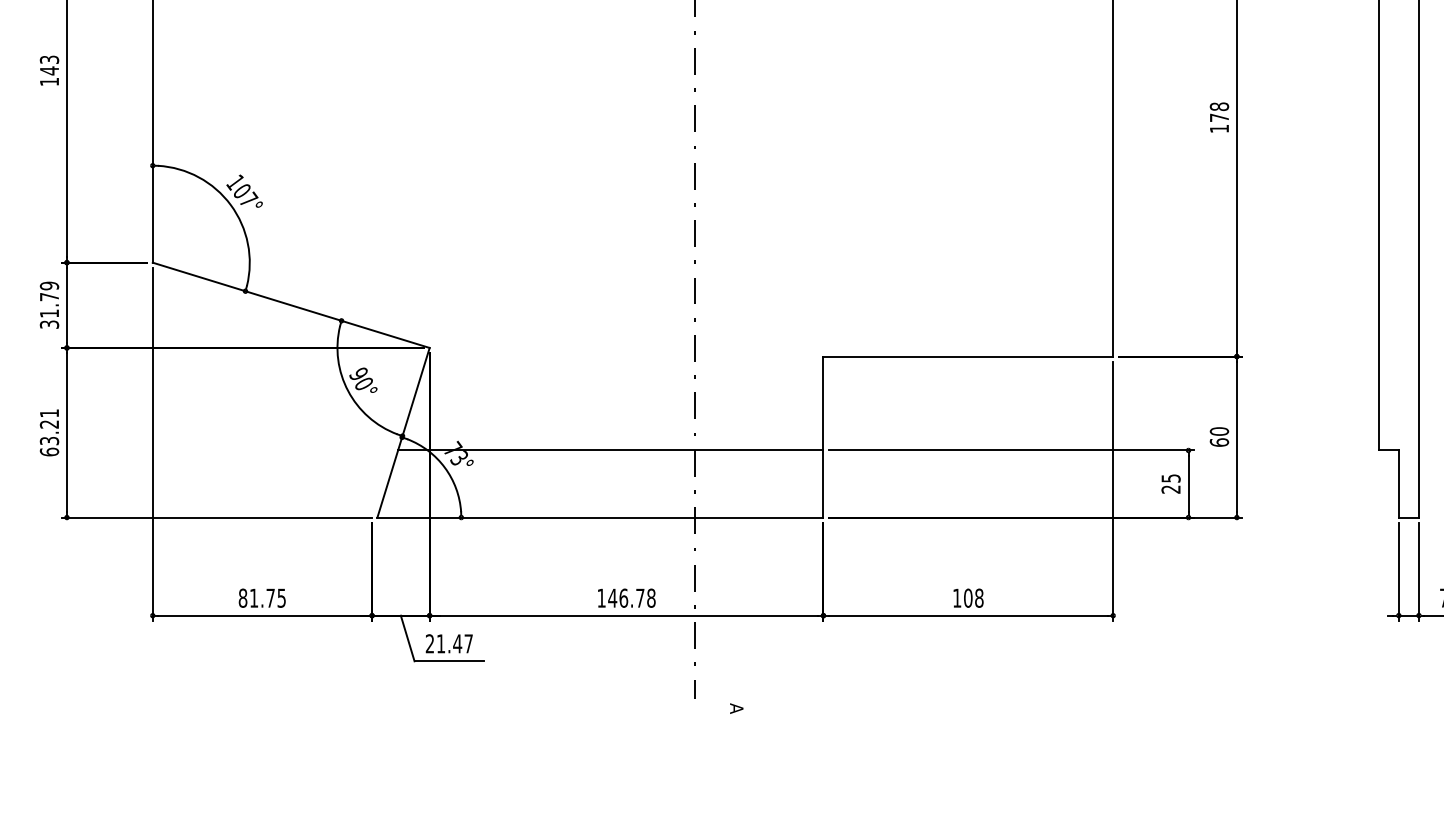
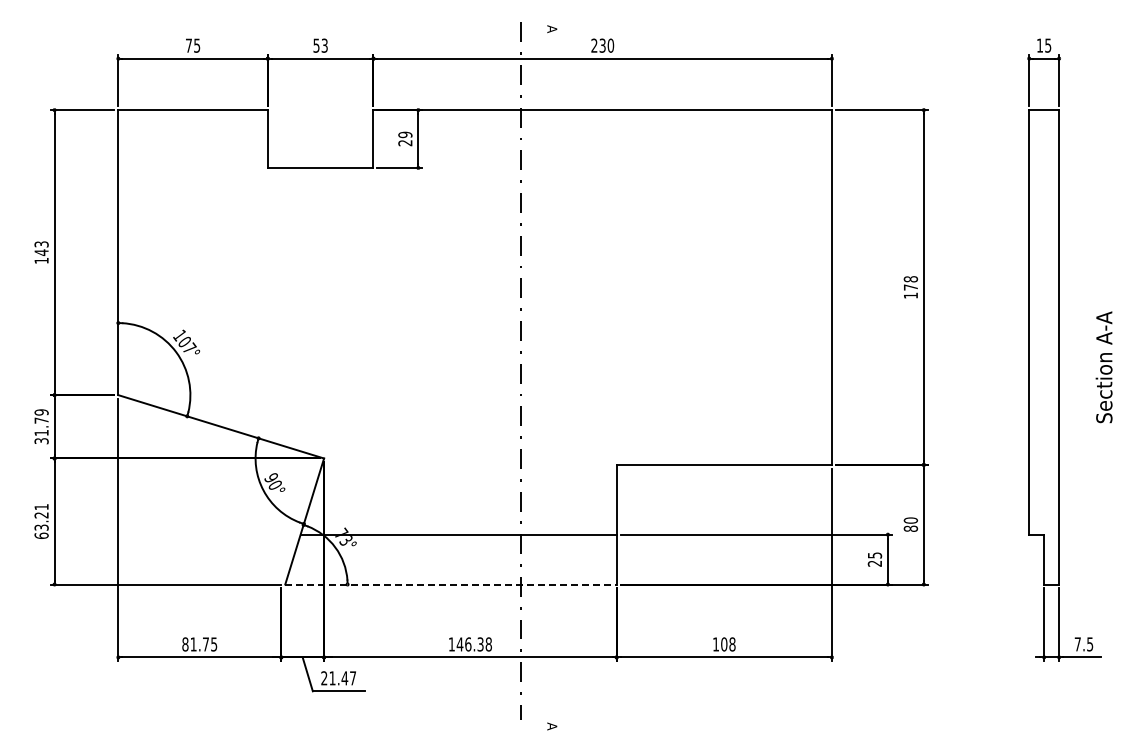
text: (1218, 442) -> (910, 528), 60 -> 80
line: (599, 517) -> (450, 584), solid -> dashed
text: (640, 598) -> (480, 644), 146.78 -> 146.38

